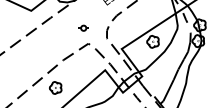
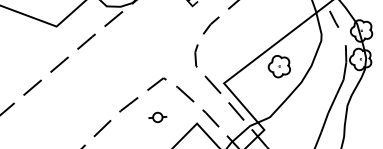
part: (83, 27) -> (157, 116), moved

